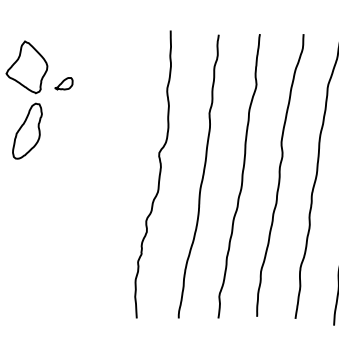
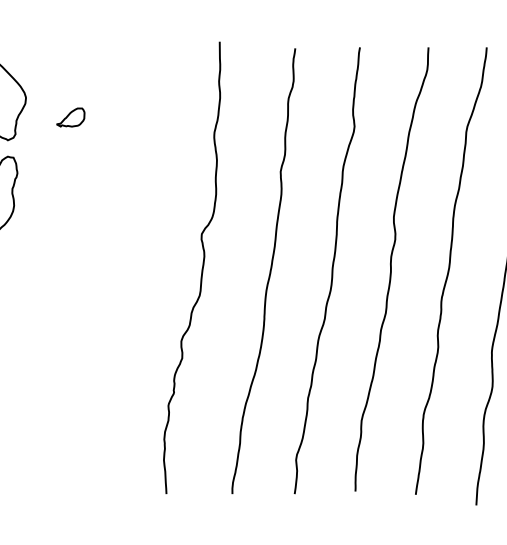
part: (63, 83) -> (70, 117), moved

